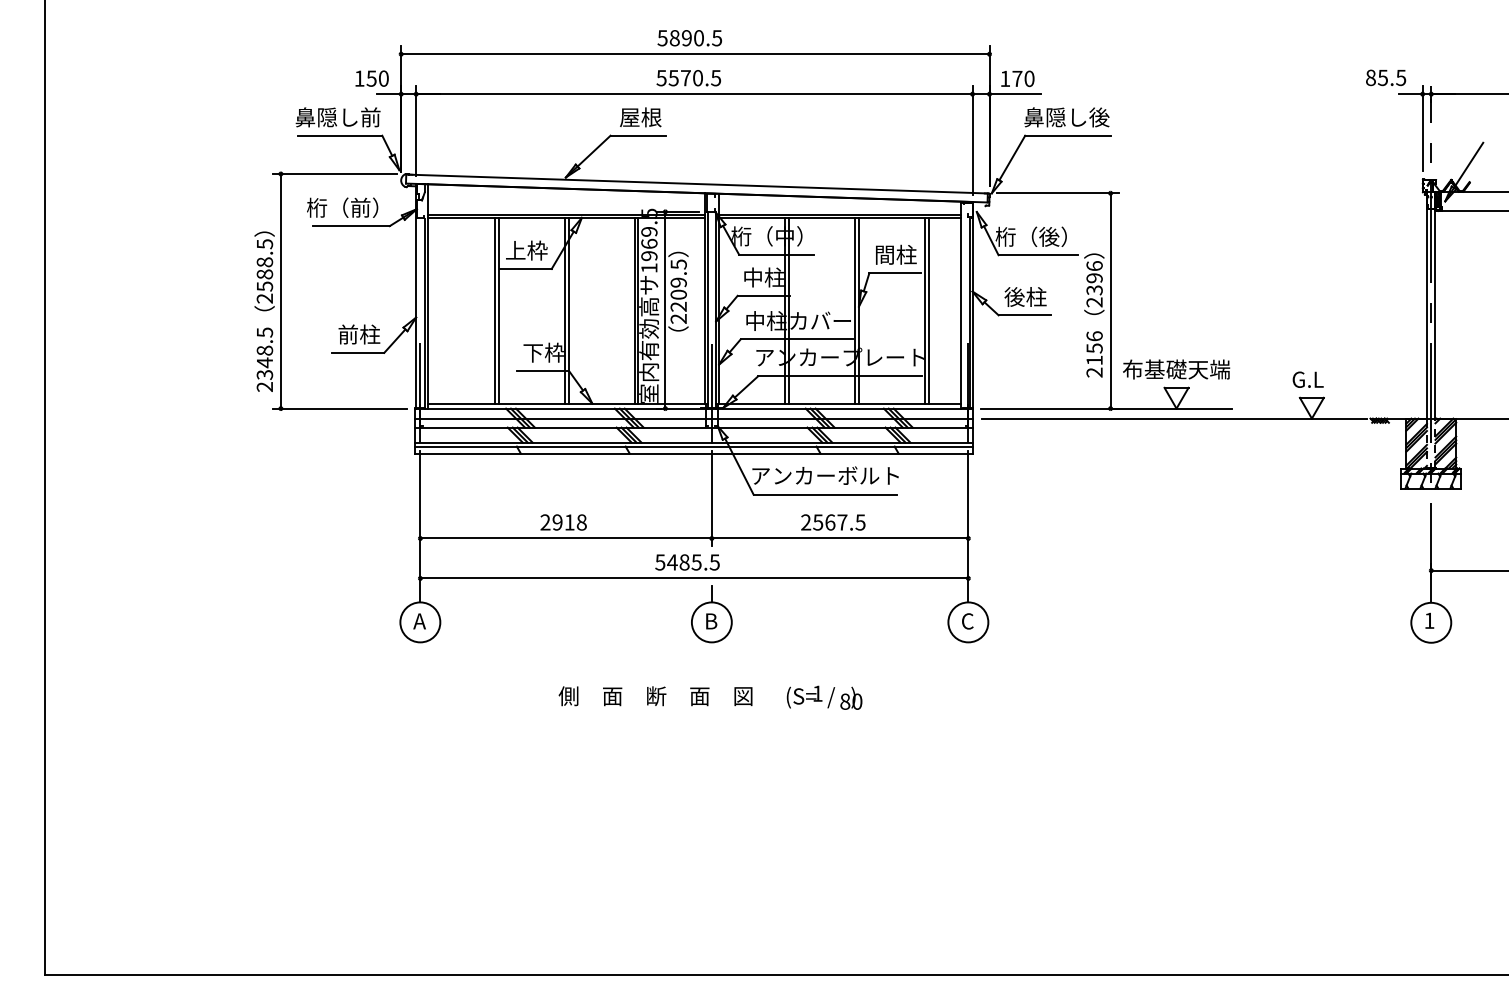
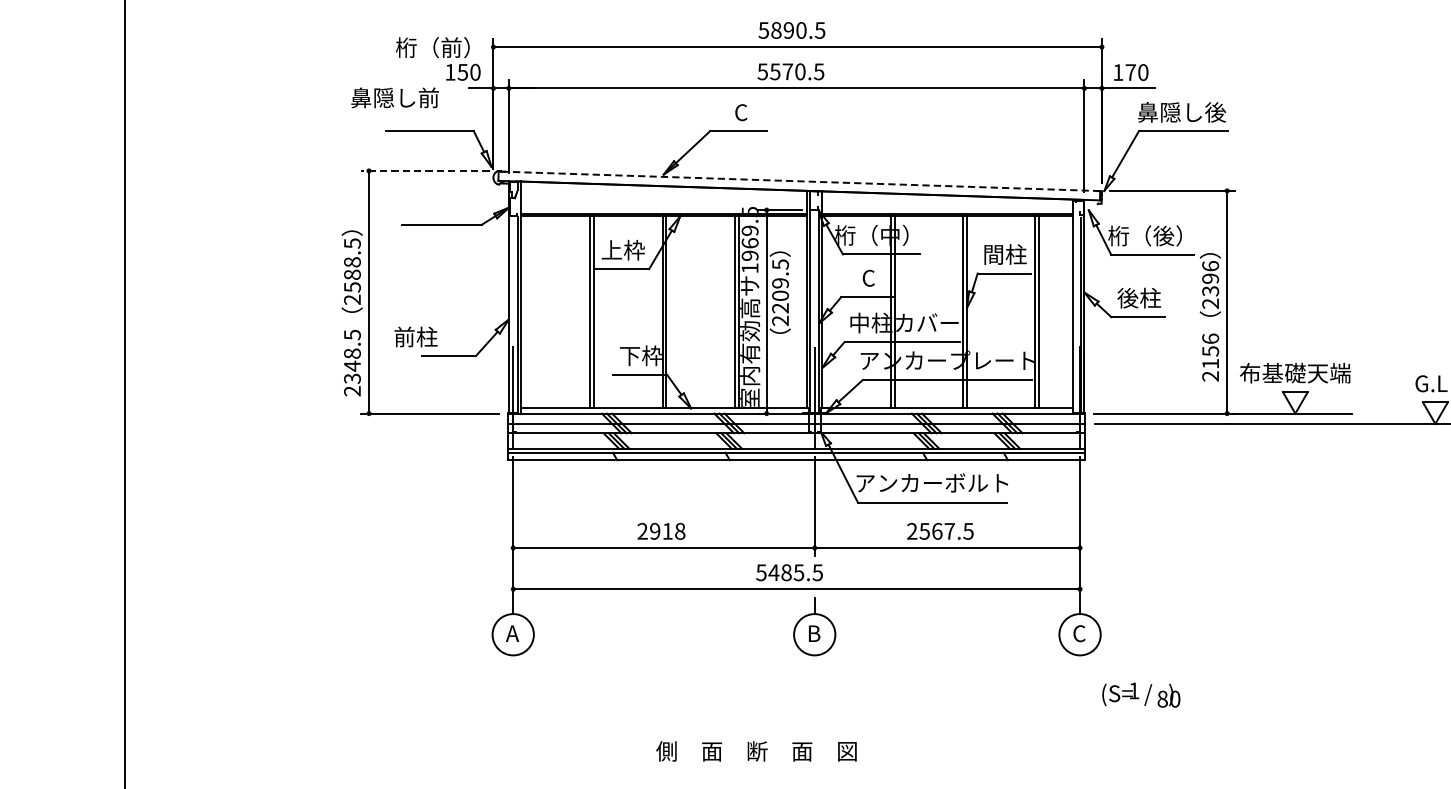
text: (337, 117) -> (394, 98), moved
text: (640, 117) -> (740, 112), 屋根 -> C
line: (334, 173) -> (424, 170), solid -> dashed
line: (697, 184) -> (799, 181), solid -> dashed
text: (342, 207) -> (432, 47), moved
text: (763, 277) -> (868, 277), 中柱 -> C
text: (359, 334) -> (416, 336), moved
text: (655, 696) -> (756, 751), moved
text: (824, 697) -> (1141, 694), moved

